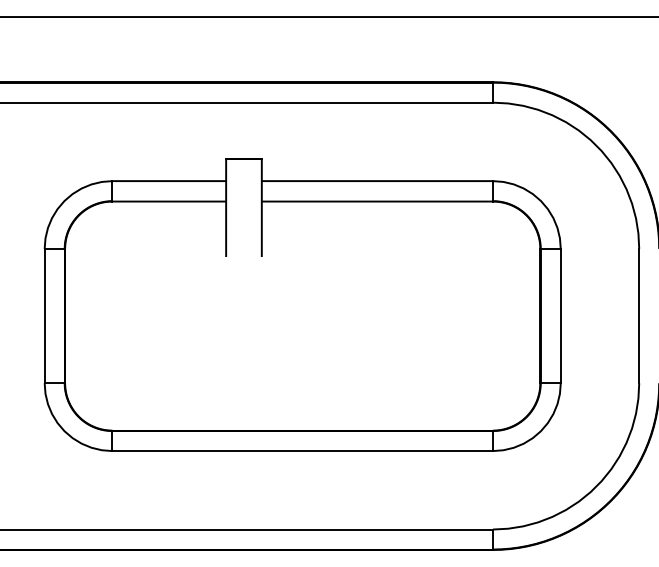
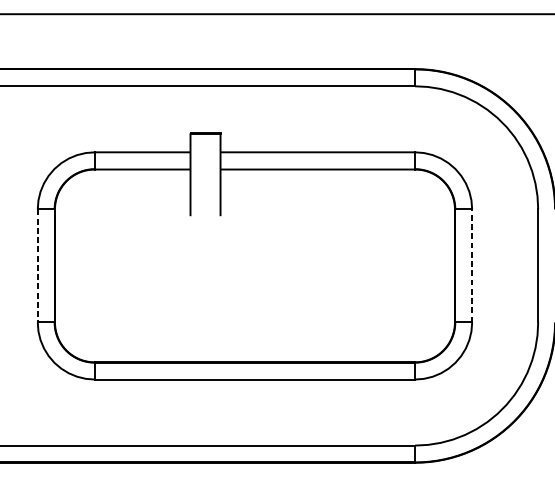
line: (560, 315) -> (471, 265), solid -> dashed
line: (44, 316) -> (37, 266), solid -> dashed

